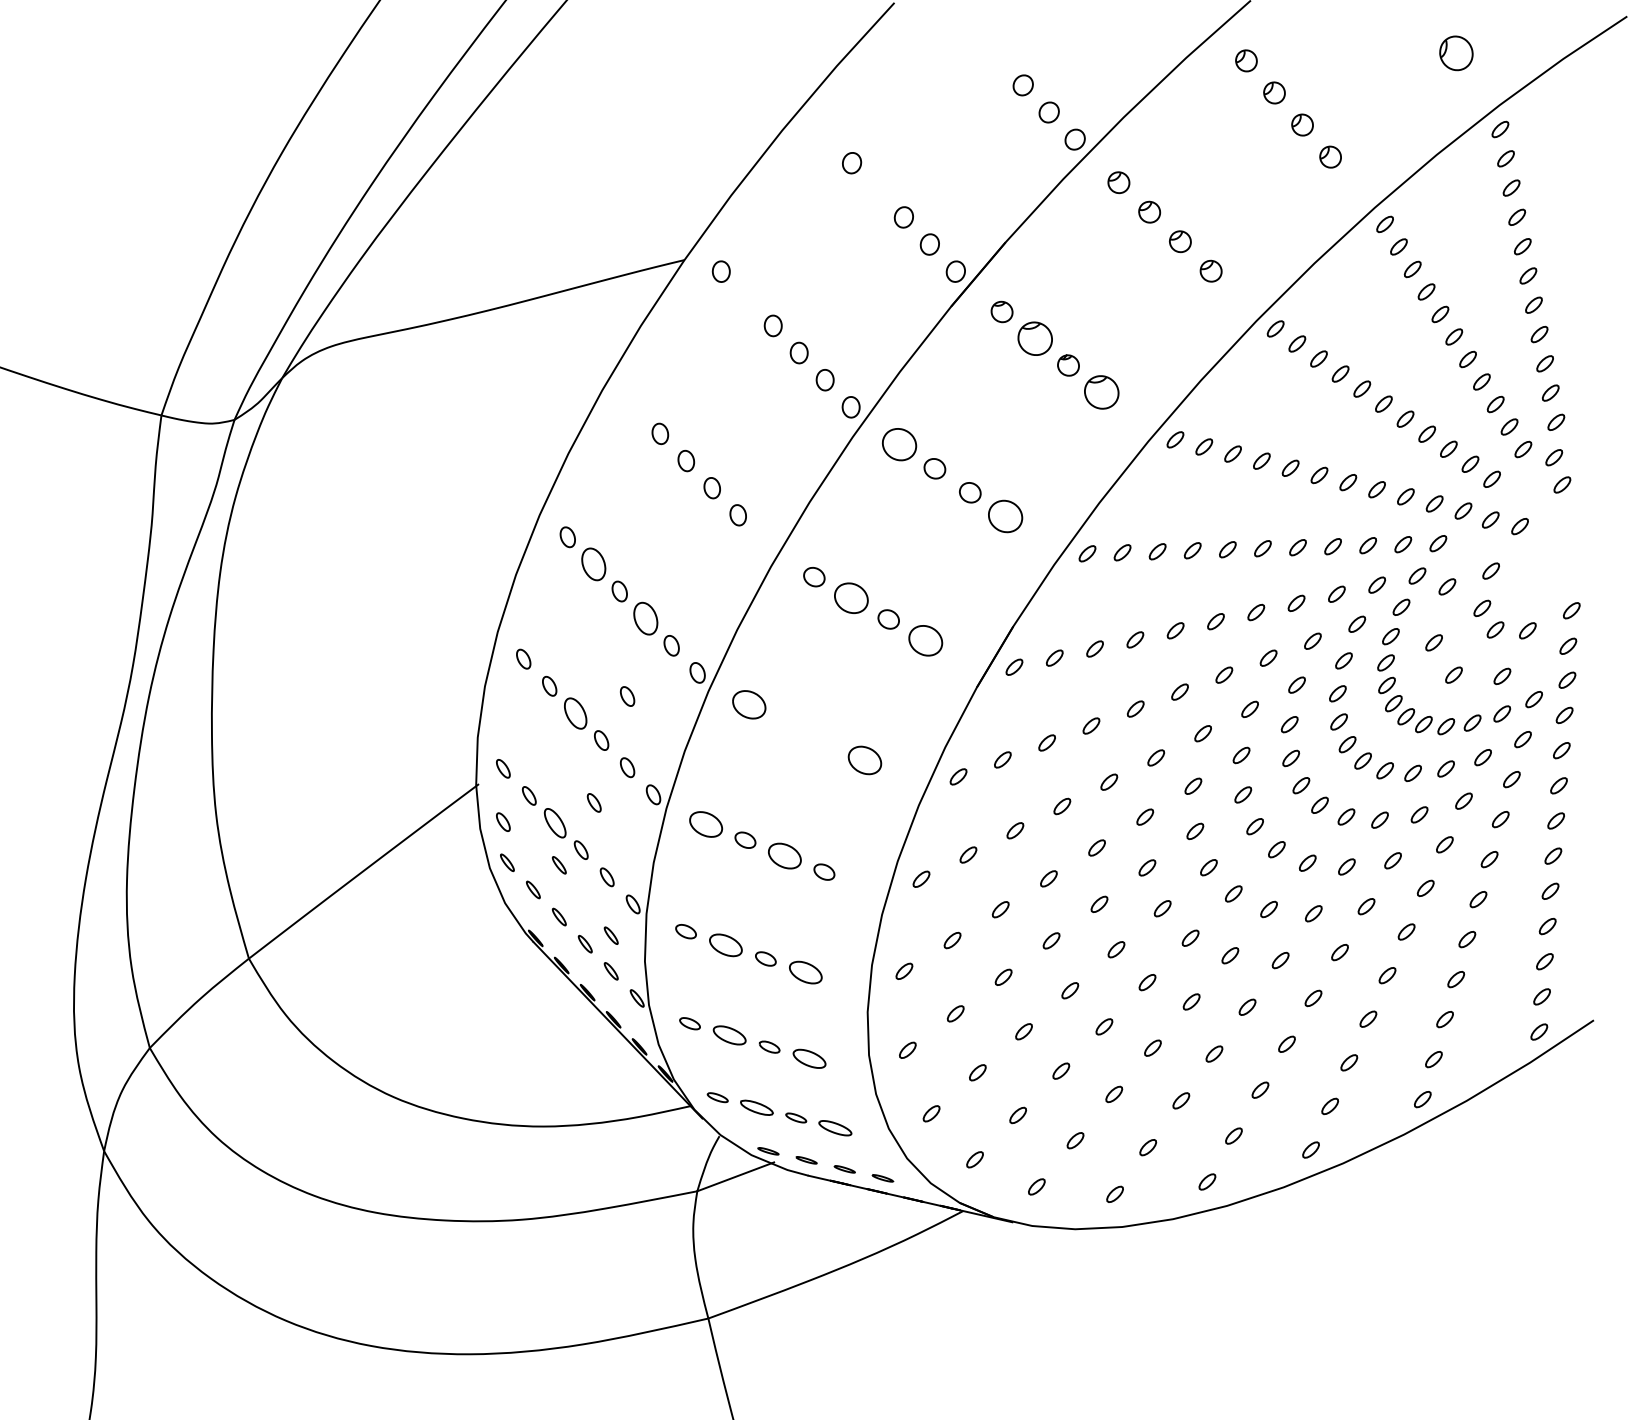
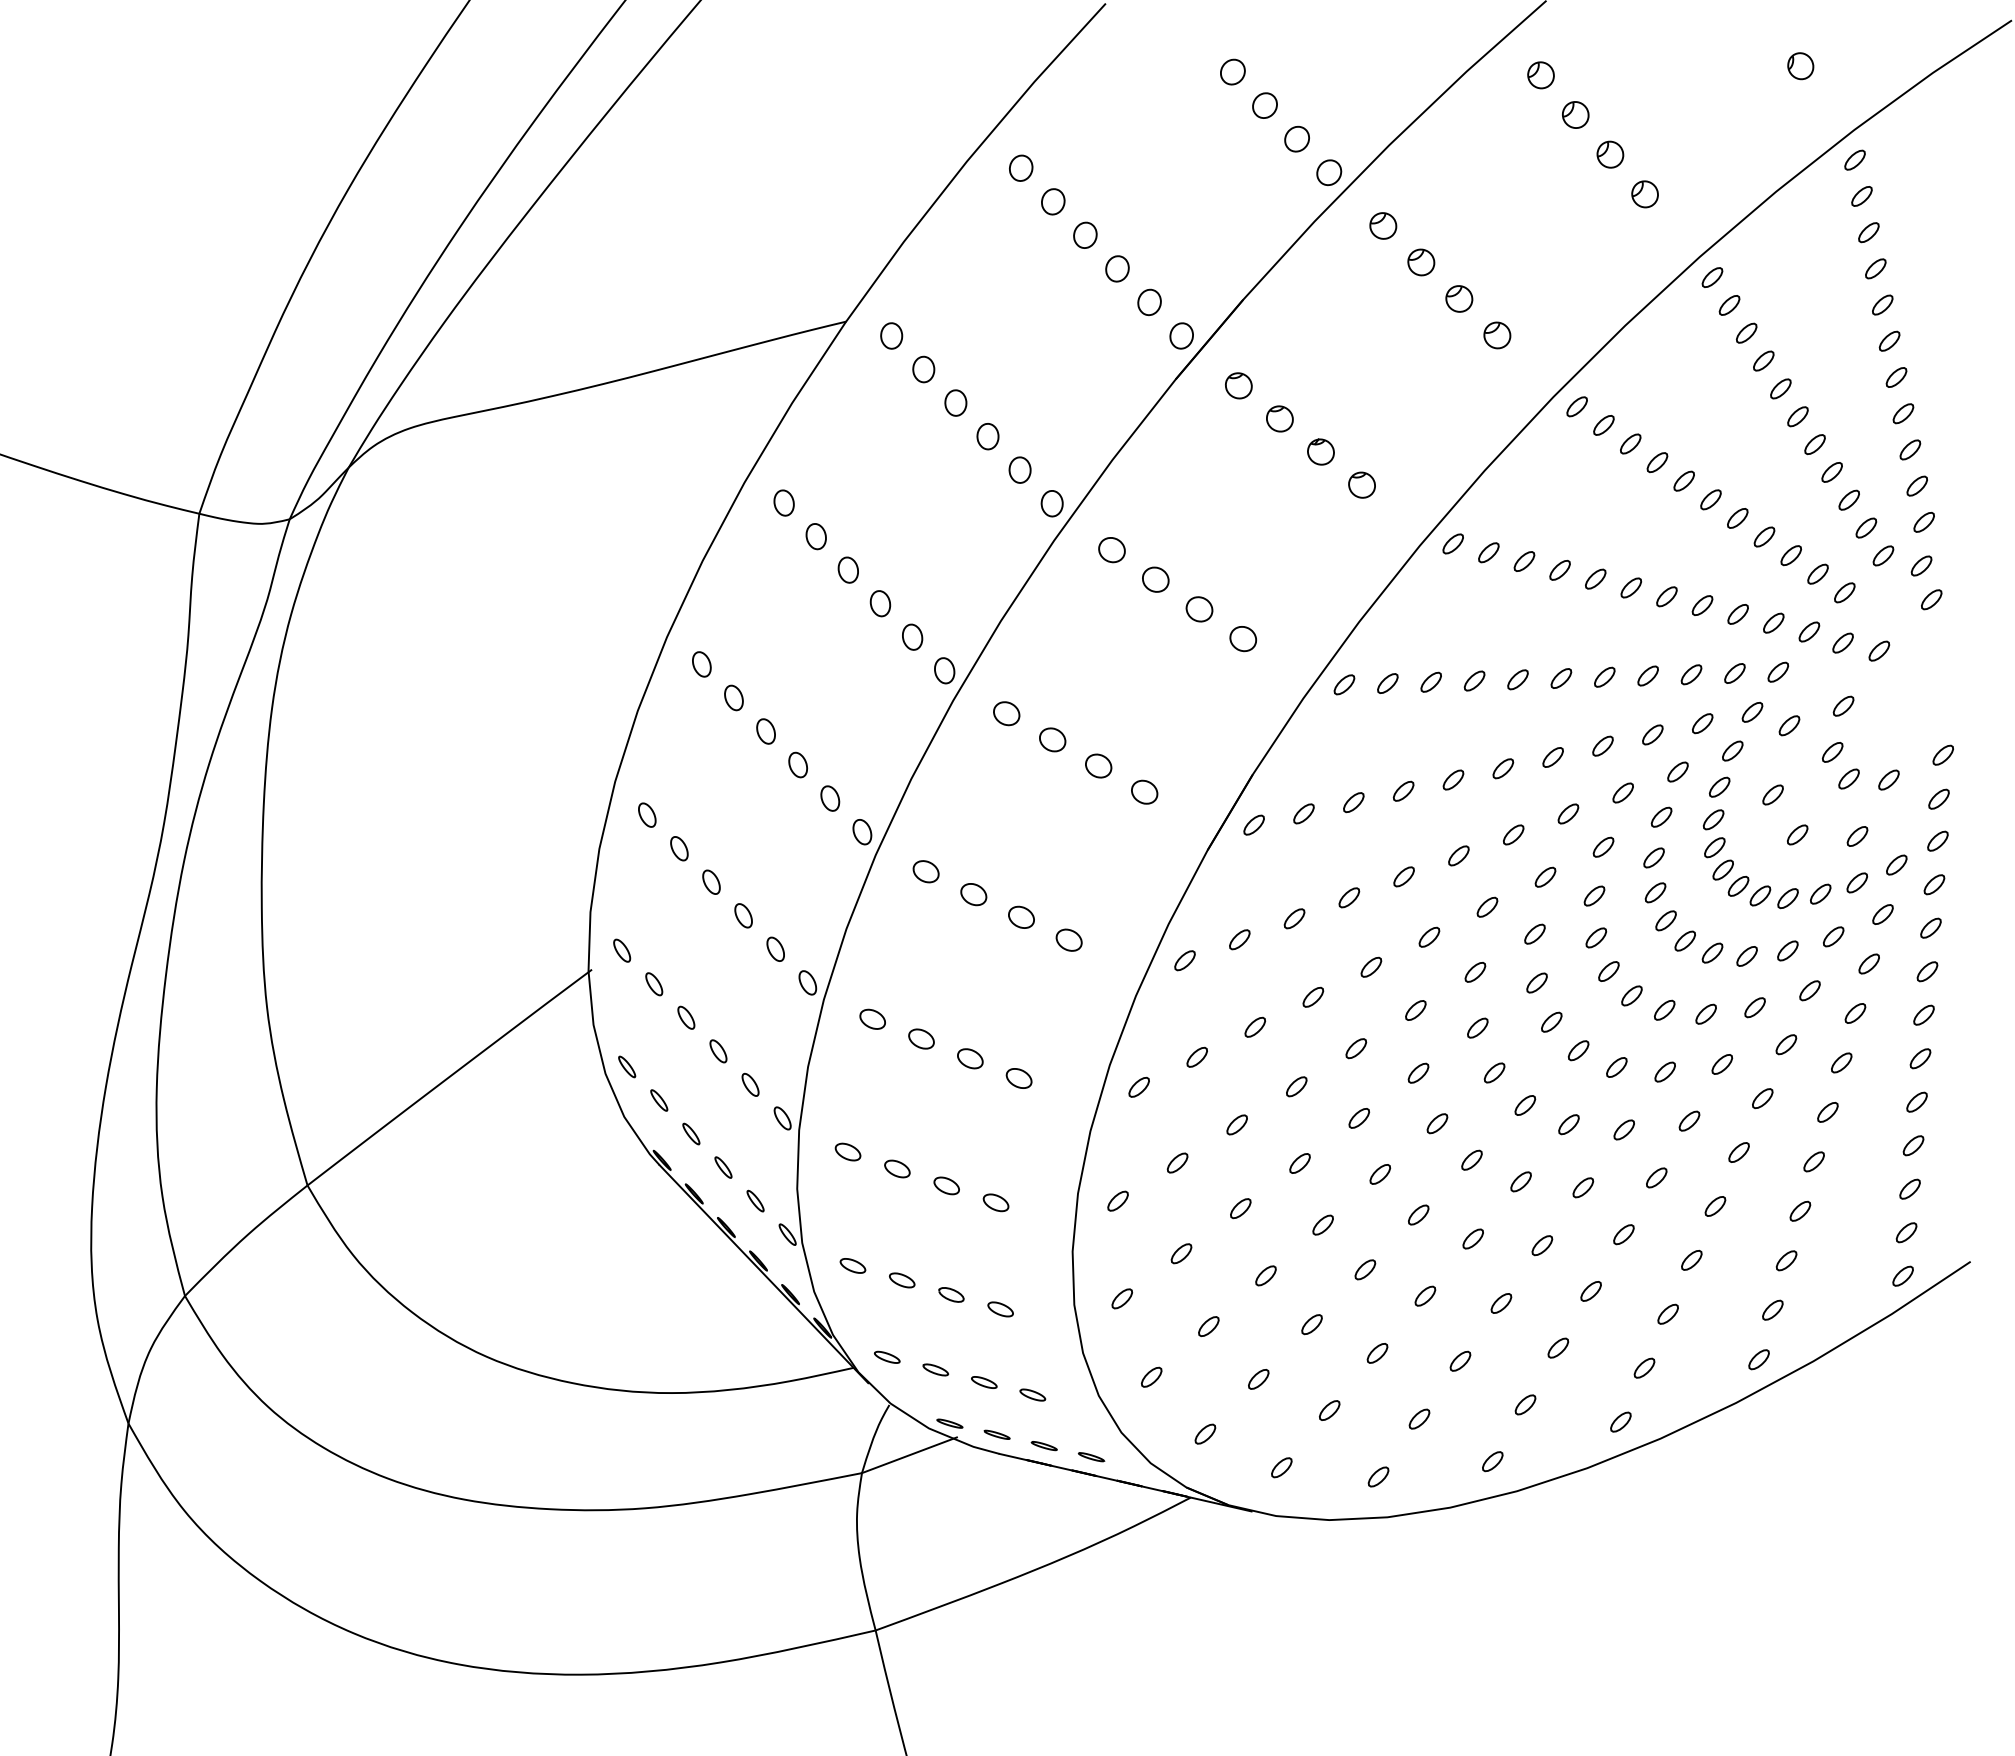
part: (1456, 53) -> (1800, 66), size x0.62
part: (996, 57) -> (1232, 71), added
part: (826, 135) -> (1021, 167), added
part: (878, 189) -> (1085, 234), added
part: (747, 298) -> (923, 369), added
part: (1034, 338) -> (1279, 418), size x0.62
part: (1101, 391) -> (1361, 484), size x0.62
part: (633, 406) -> (783, 502), added
part: (899, 445) -> (1111, 550), size x0.62
part: (1005, 517) -> (1243, 639), size x0.62
part: (764, 542) -> (944, 670), added
part: (593, 564) -> (733, 697), size x0.62
part: (851, 597) -> (1052, 739), size x0.62
part: (645, 618) -> (797, 764), size x0.62
part: (925, 640) -> (1144, 791), size x0.62
part: (627, 695) -> (775, 860), removed
part: (748, 704) -> (925, 871), size x0.62
part: (575, 712) -> (711, 881), size x0.62
part: (787, 723) -> (973, 894), added
part: (826, 741) -> (1021, 916), added
part: (864, 759) -> (1068, 939), size x0.62
part: (594, 802) -> (734, 992), removed
part: (503, 822) -> (622, 1016), removed
part: (555, 822) -> (686, 1017), size x0.62
part: (705, 823) -> (872, 1018), size x0.62
part: (785, 855) -> (970, 1058), size x0.62
part: (559, 864) -> (691, 1069), removed
part: (611, 935) -> (755, 1156), removed
part: (726, 944) -> (897, 1168), size x0.62
part: (805, 972) -> (995, 1202), size x0.62
part: (730, 1035) -> (902, 1280), size x0.62
part: (809, 1058) -> (1000, 1309), size x0.62
part: (756, 1107) -> (935, 1369), size x0.62
part: (835, 1127) -> (1032, 1394), size x0.62

